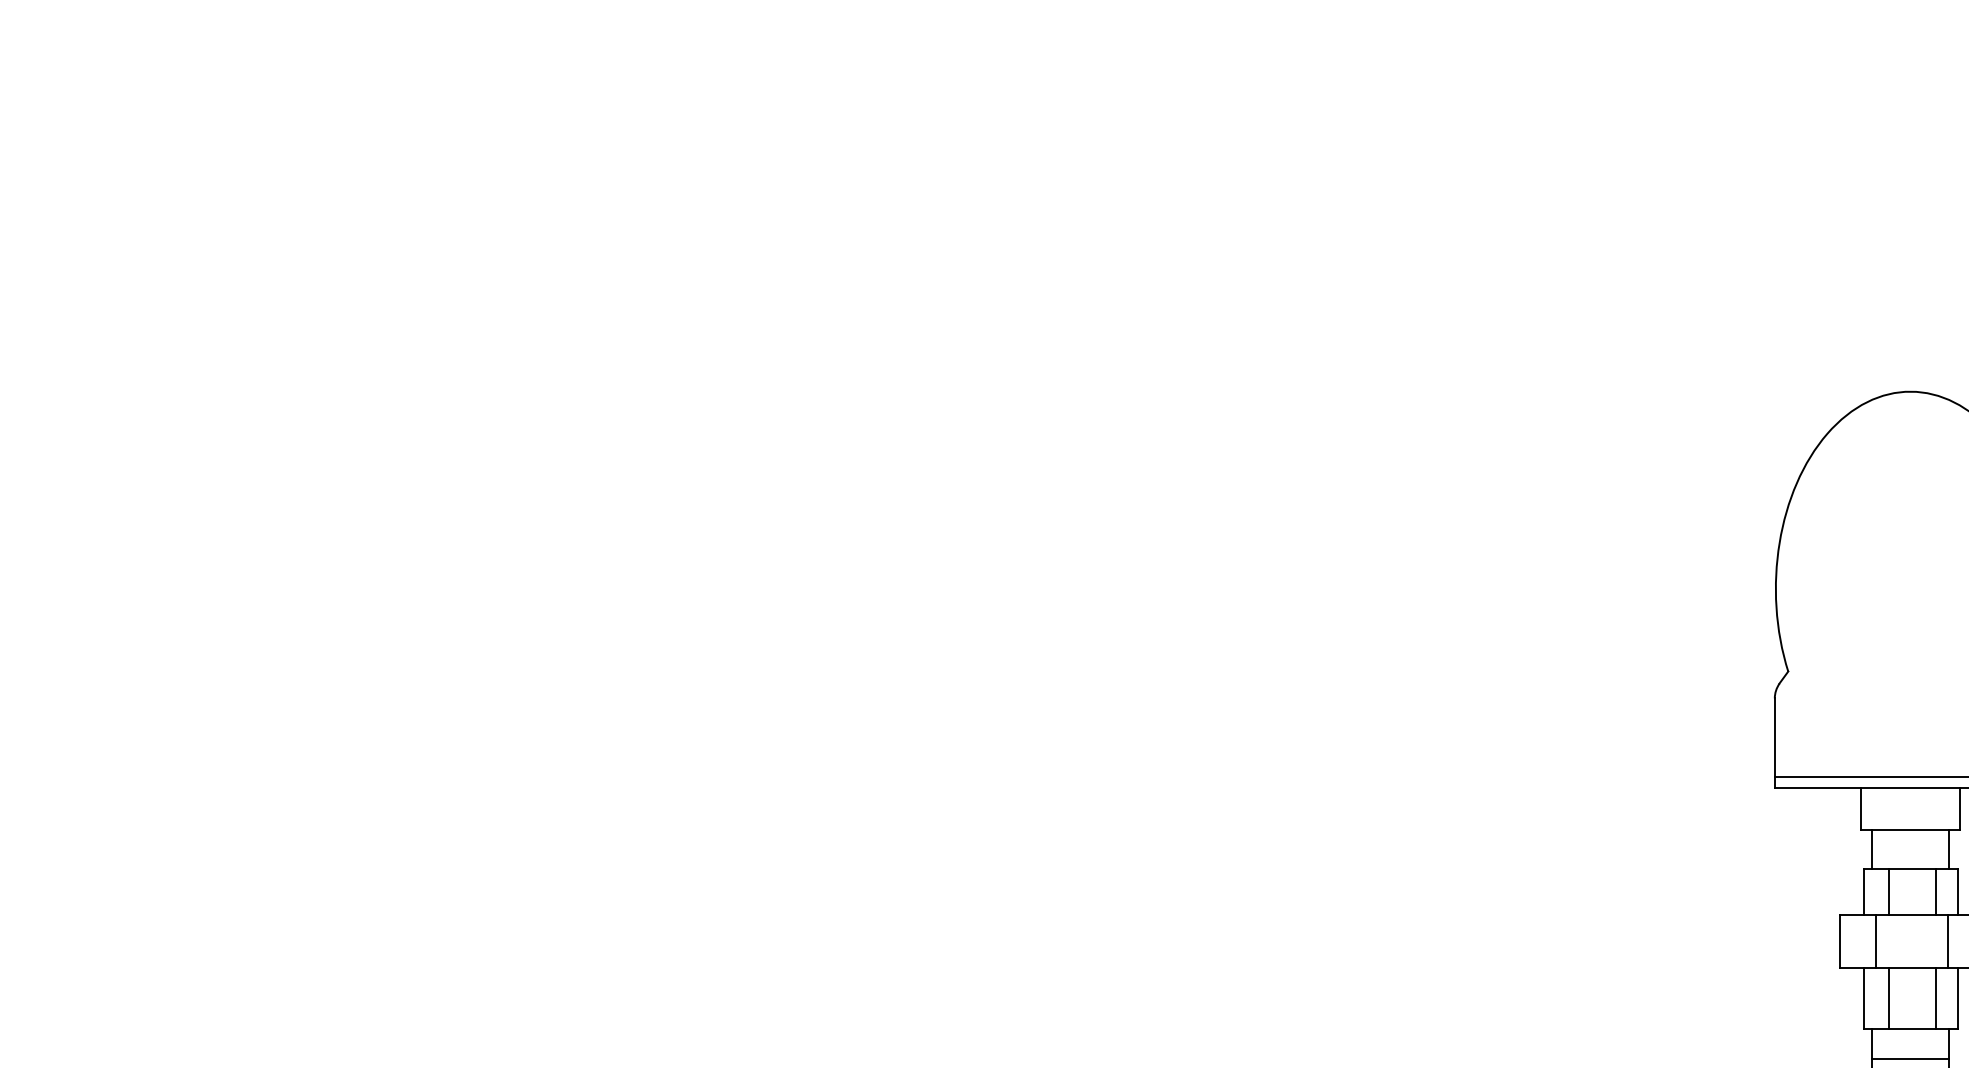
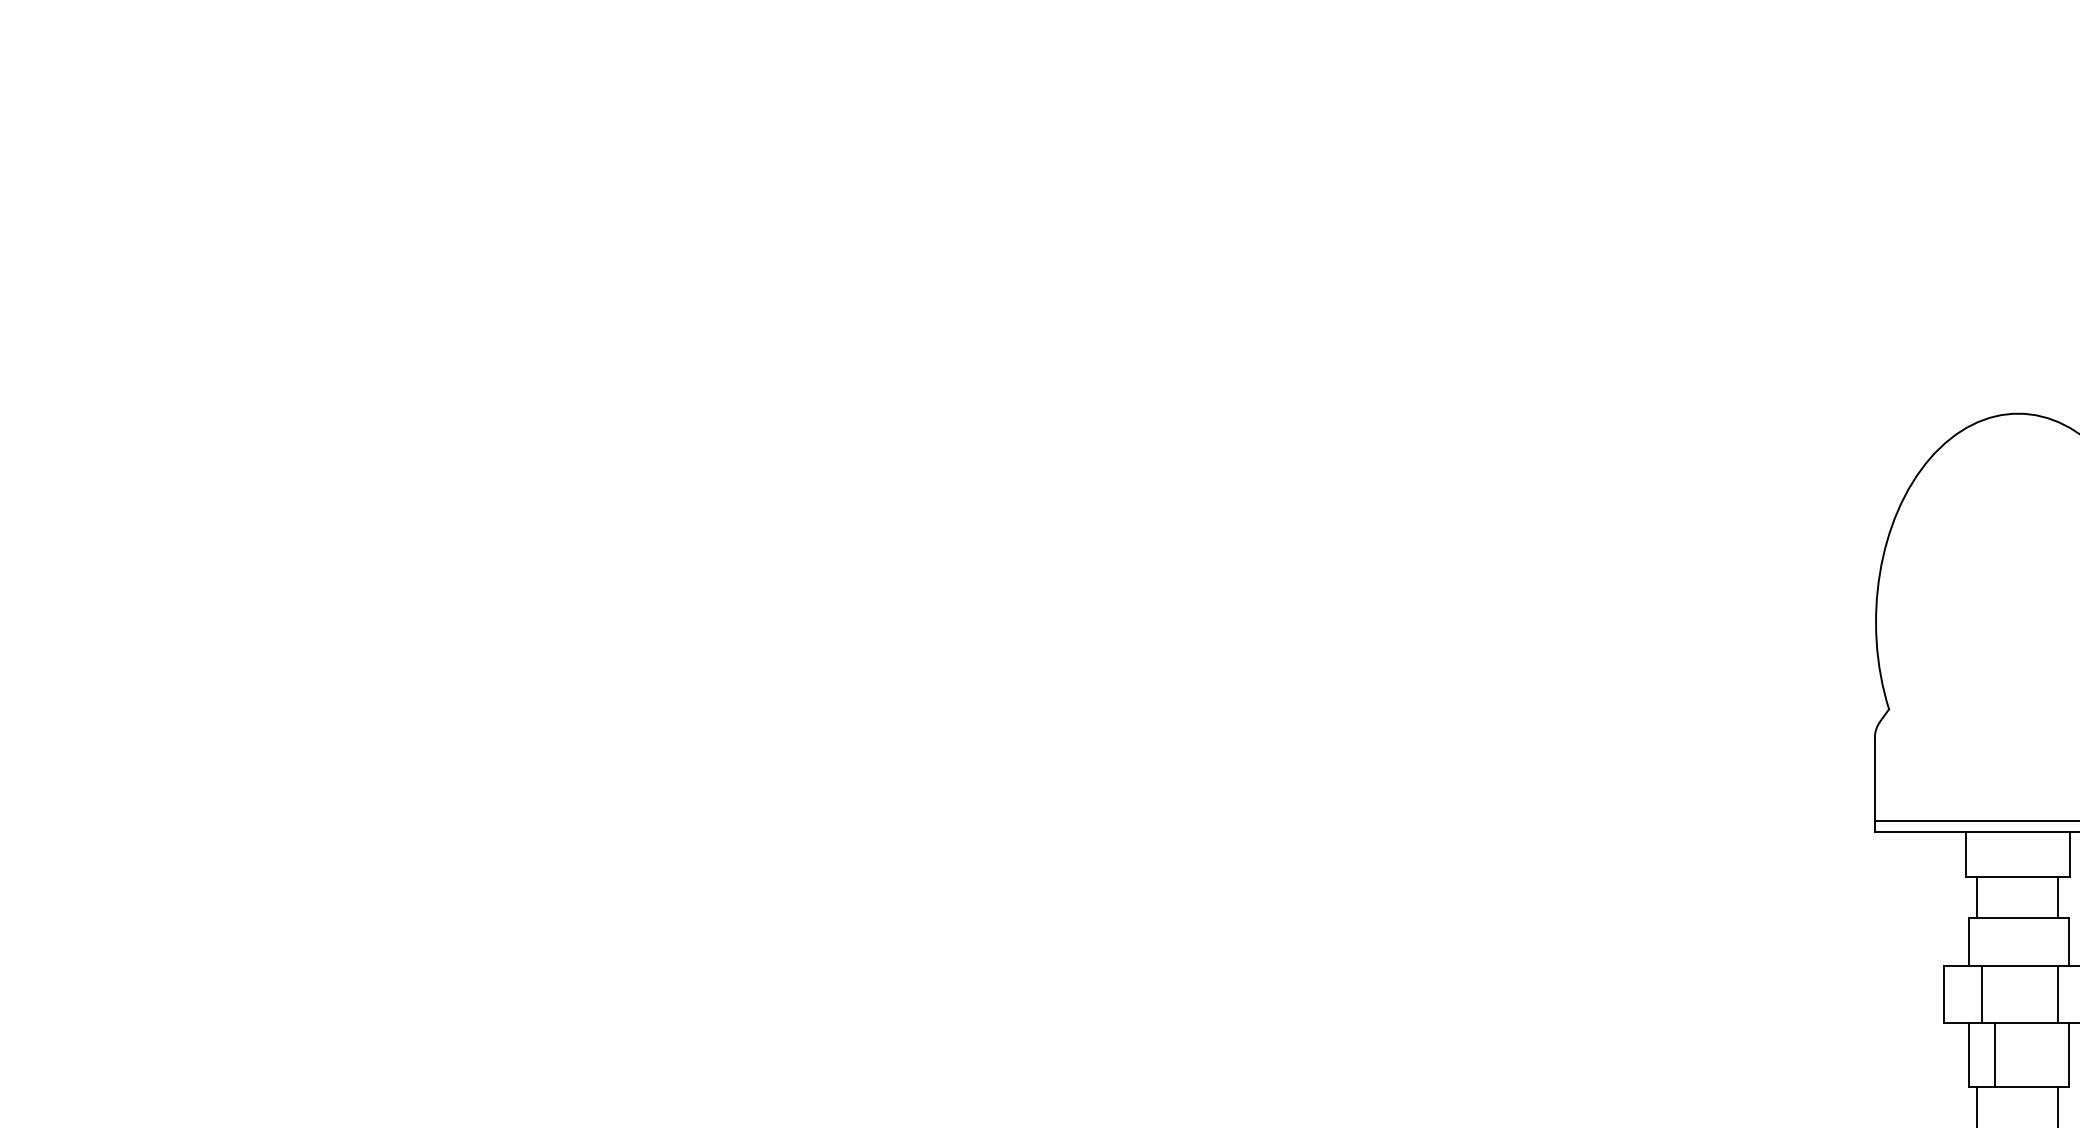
line: (1888, 891) -> (1994, 941), removed
line: (1935, 891) -> (2044, 941), removed
line: (1935, 998) -> (2044, 1054), removed
line: (1909, 1058) -> (2017, 1118), removed

